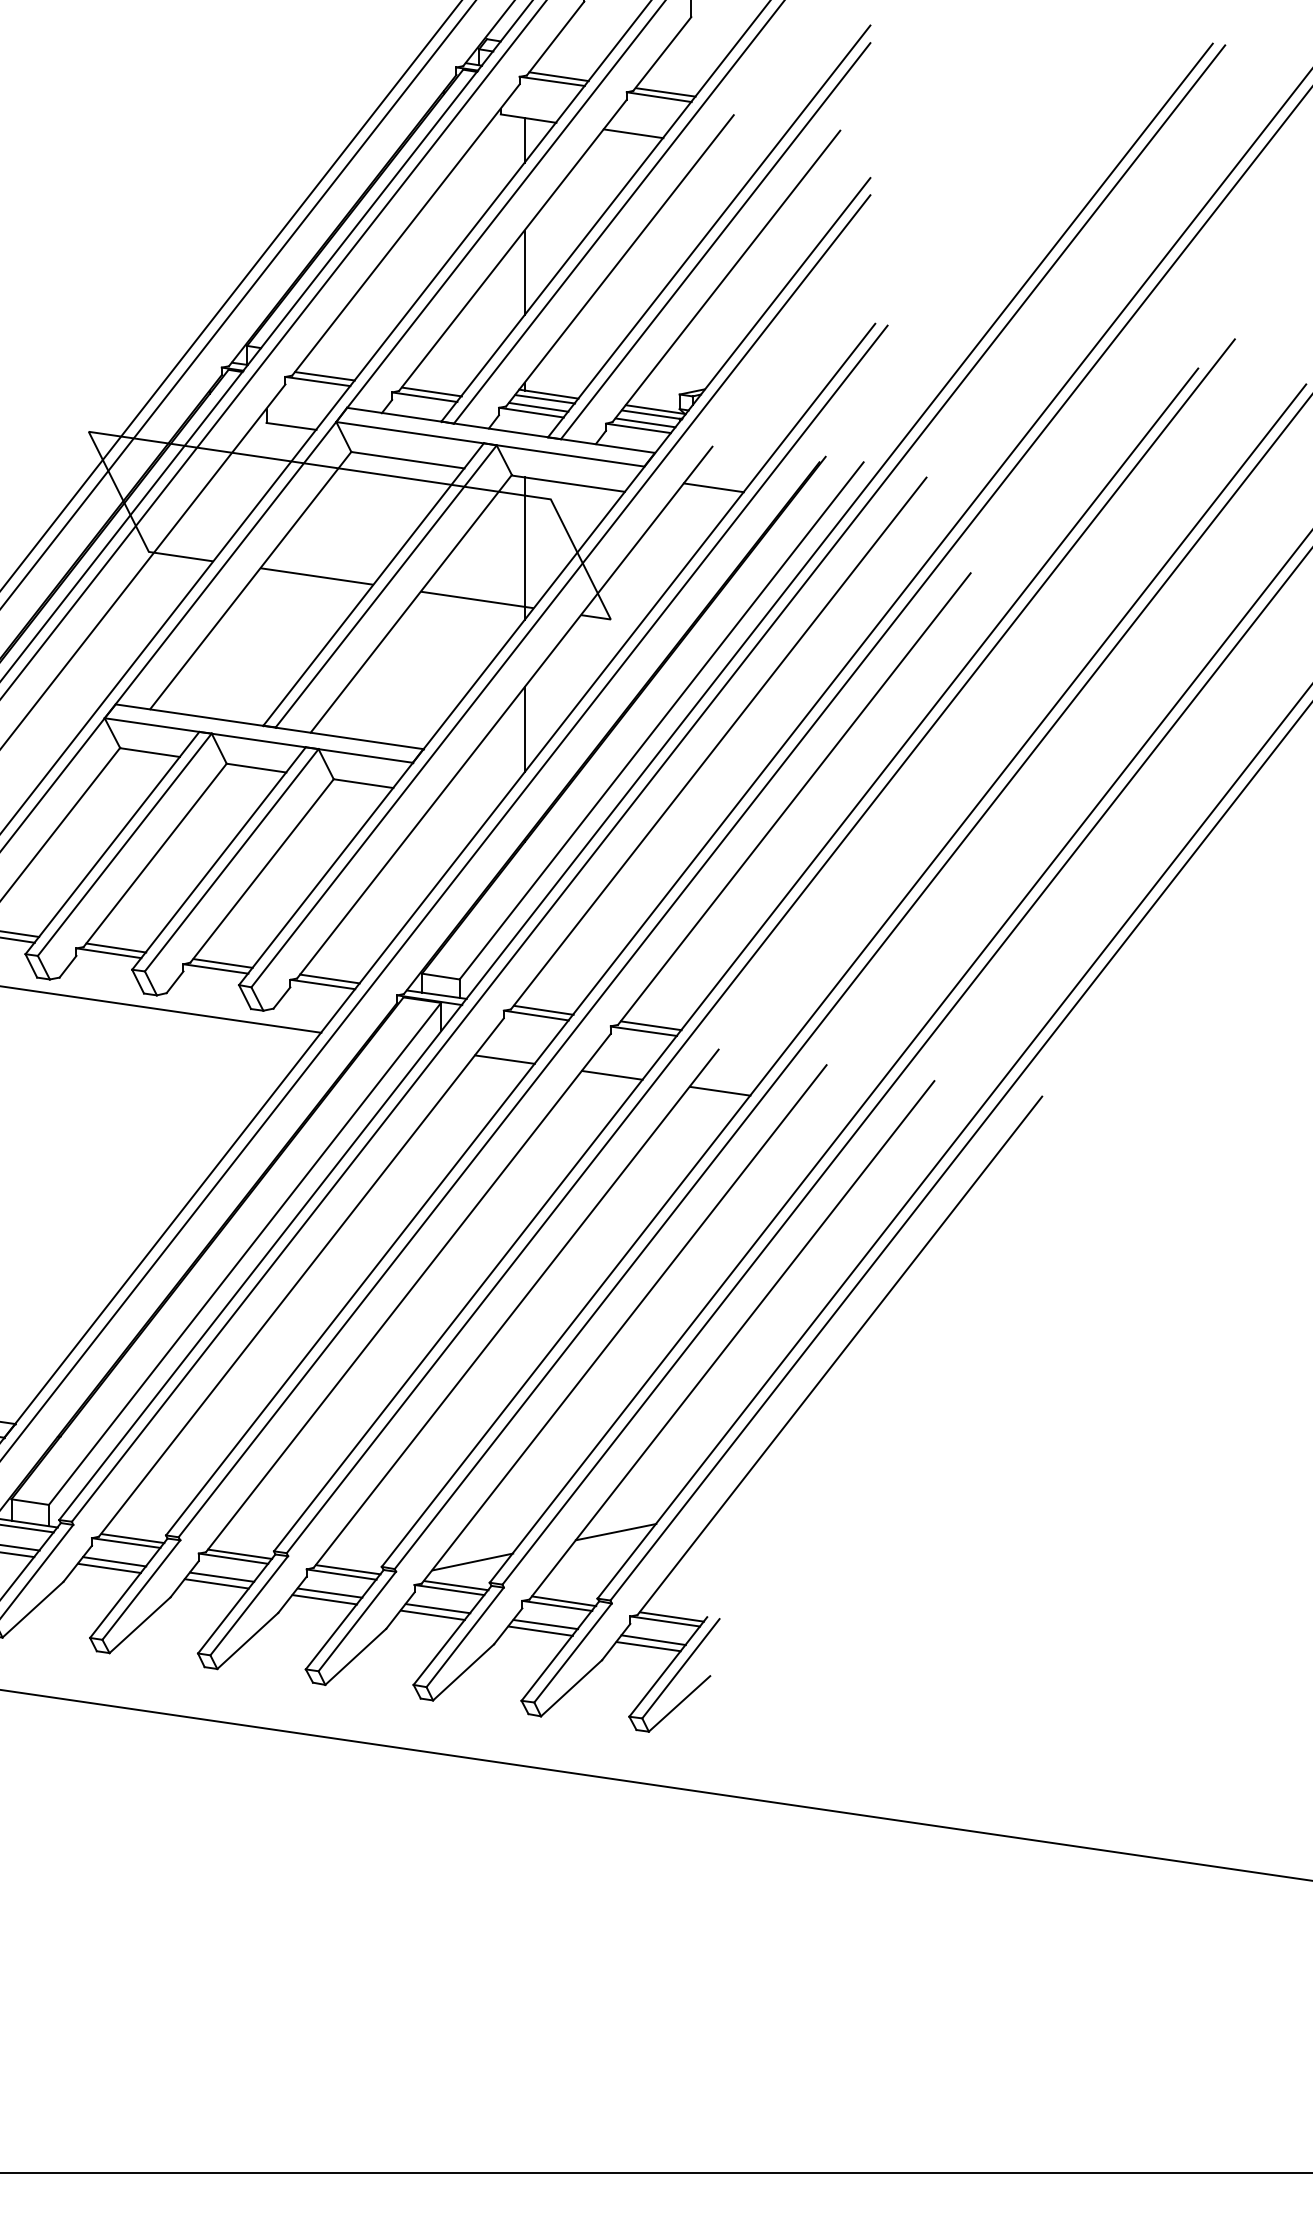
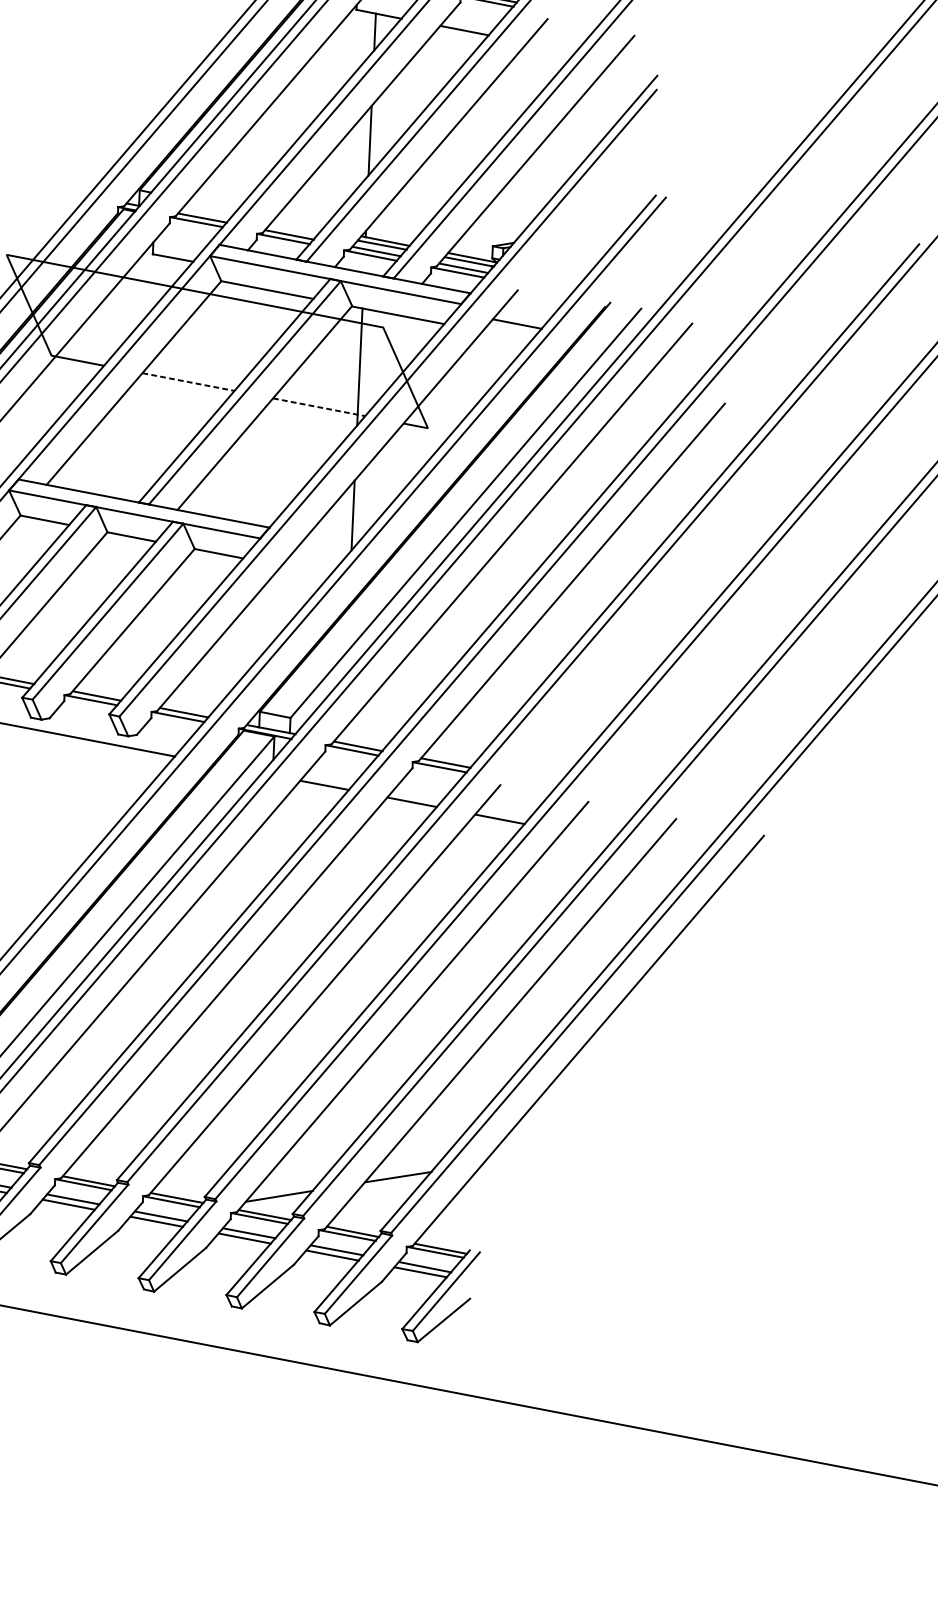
line: (317, 576) -> (188, 382), solid -> dashed
line: (477, 600) -> (319, 407), solid -> dashed

